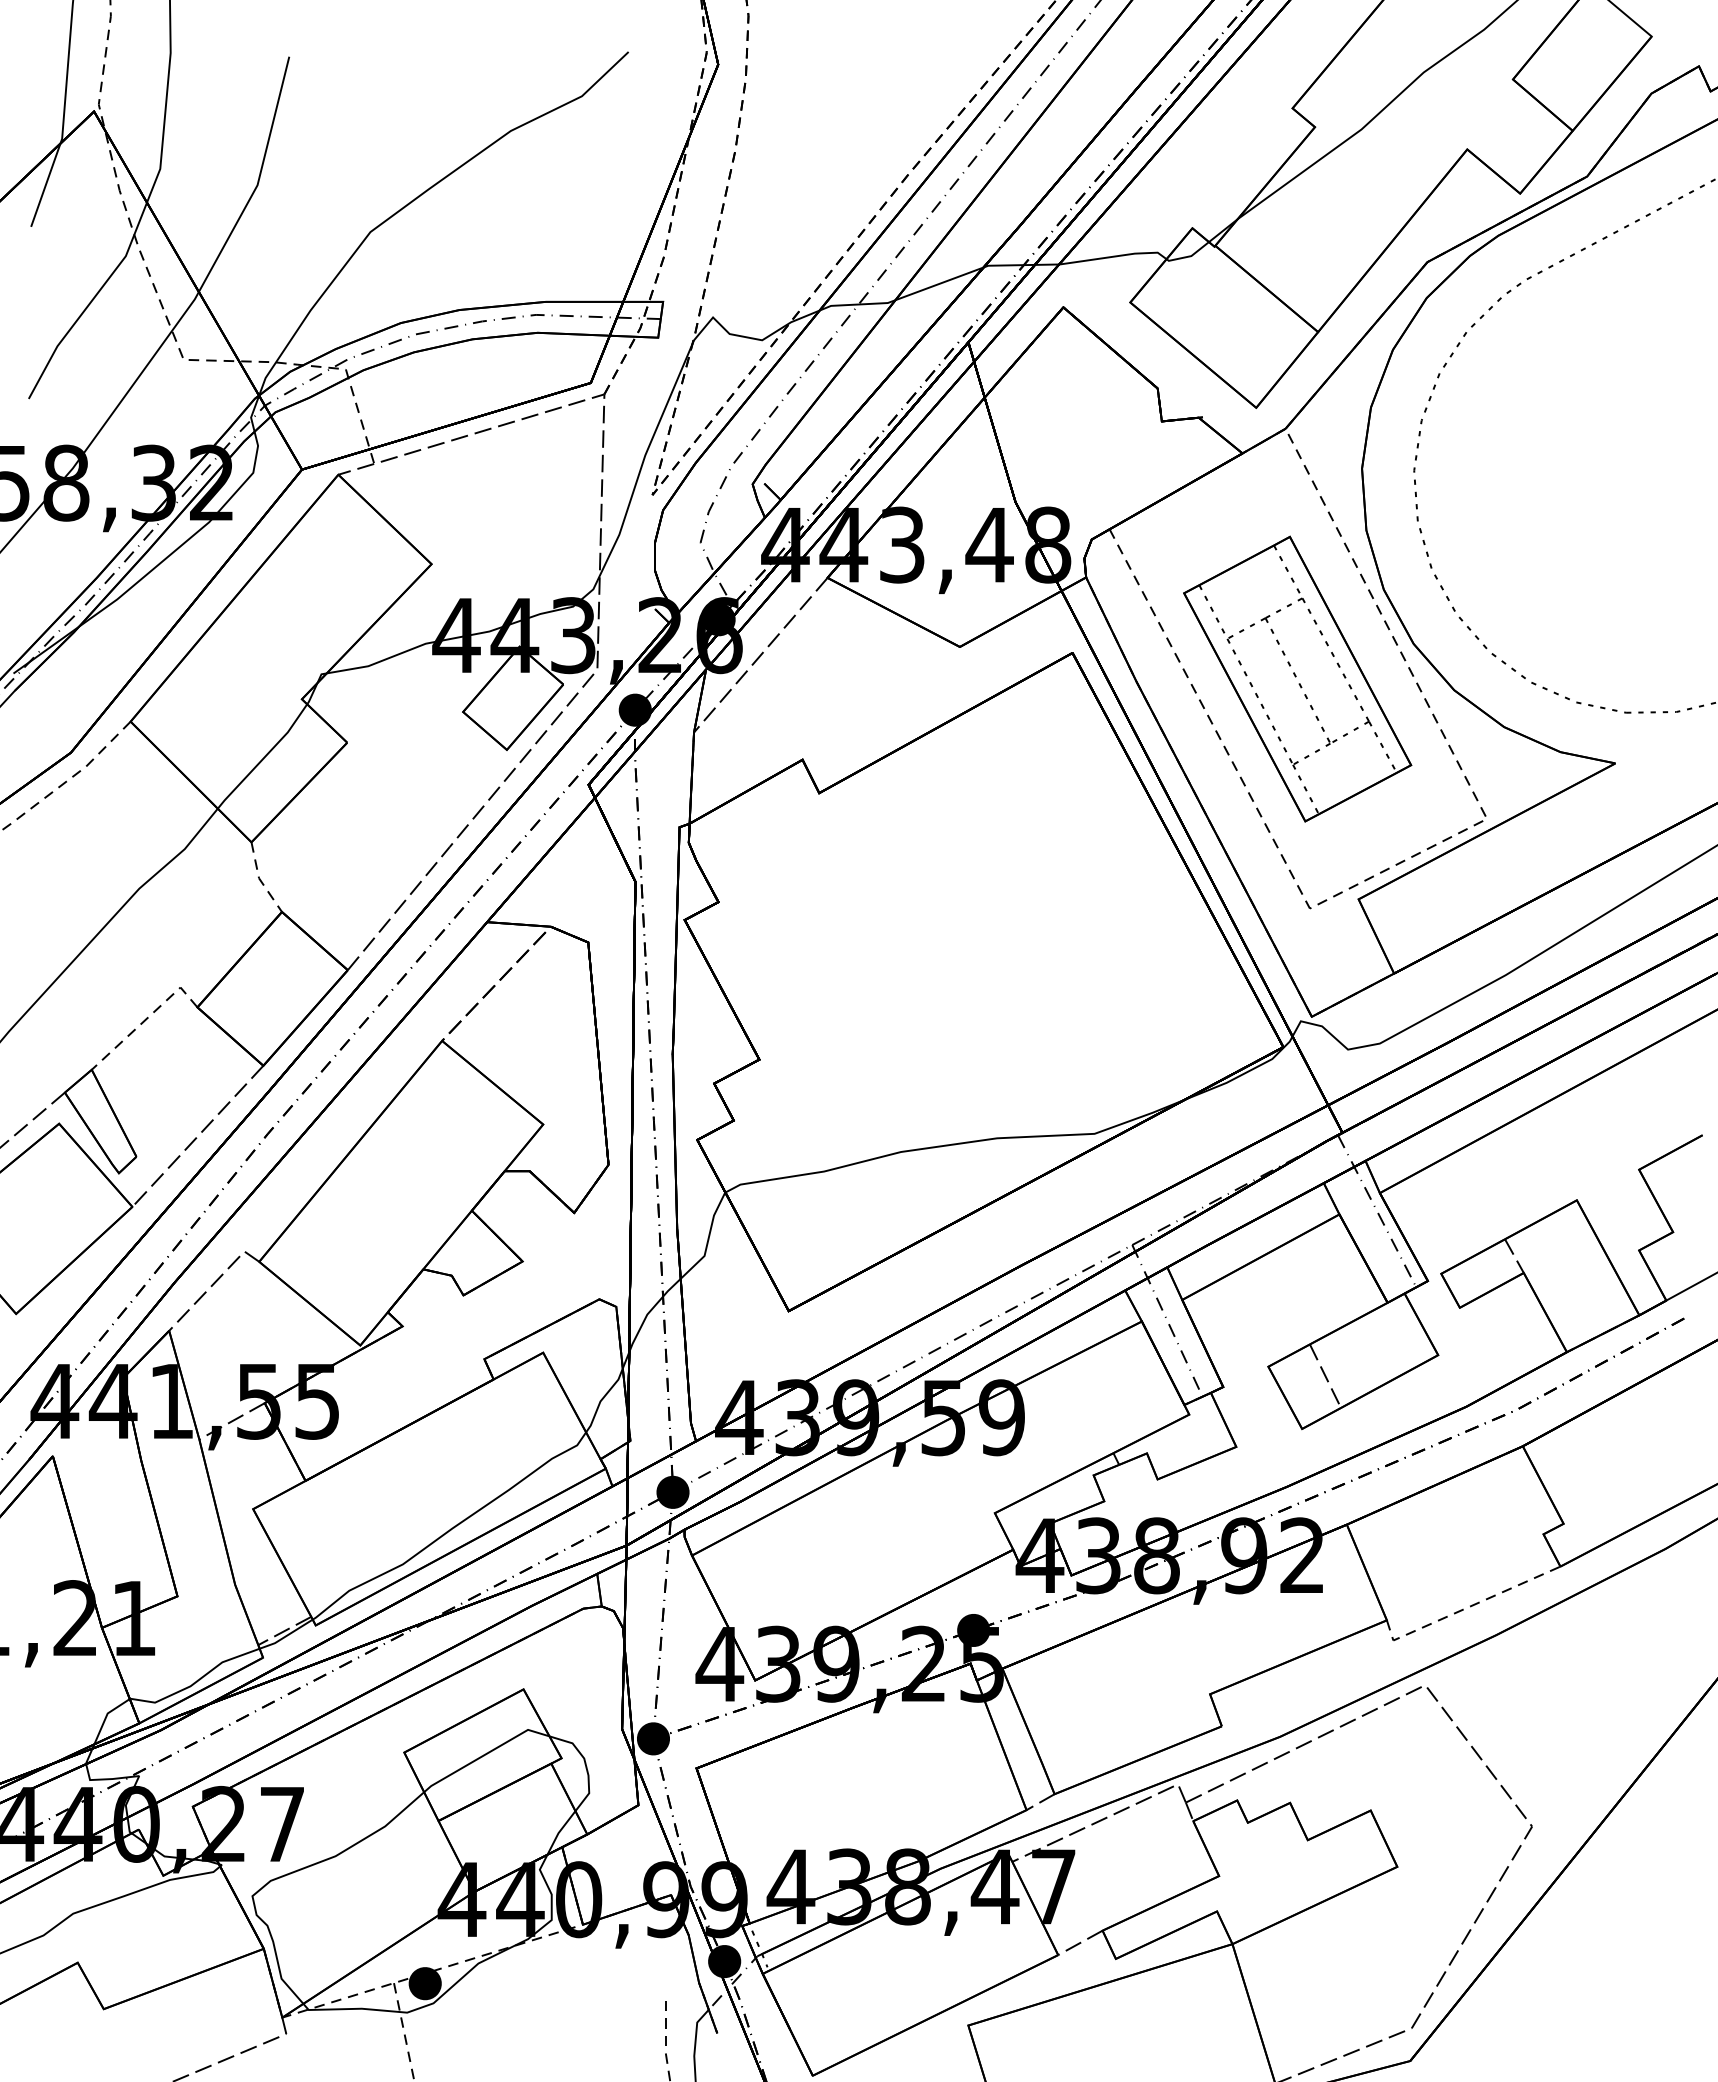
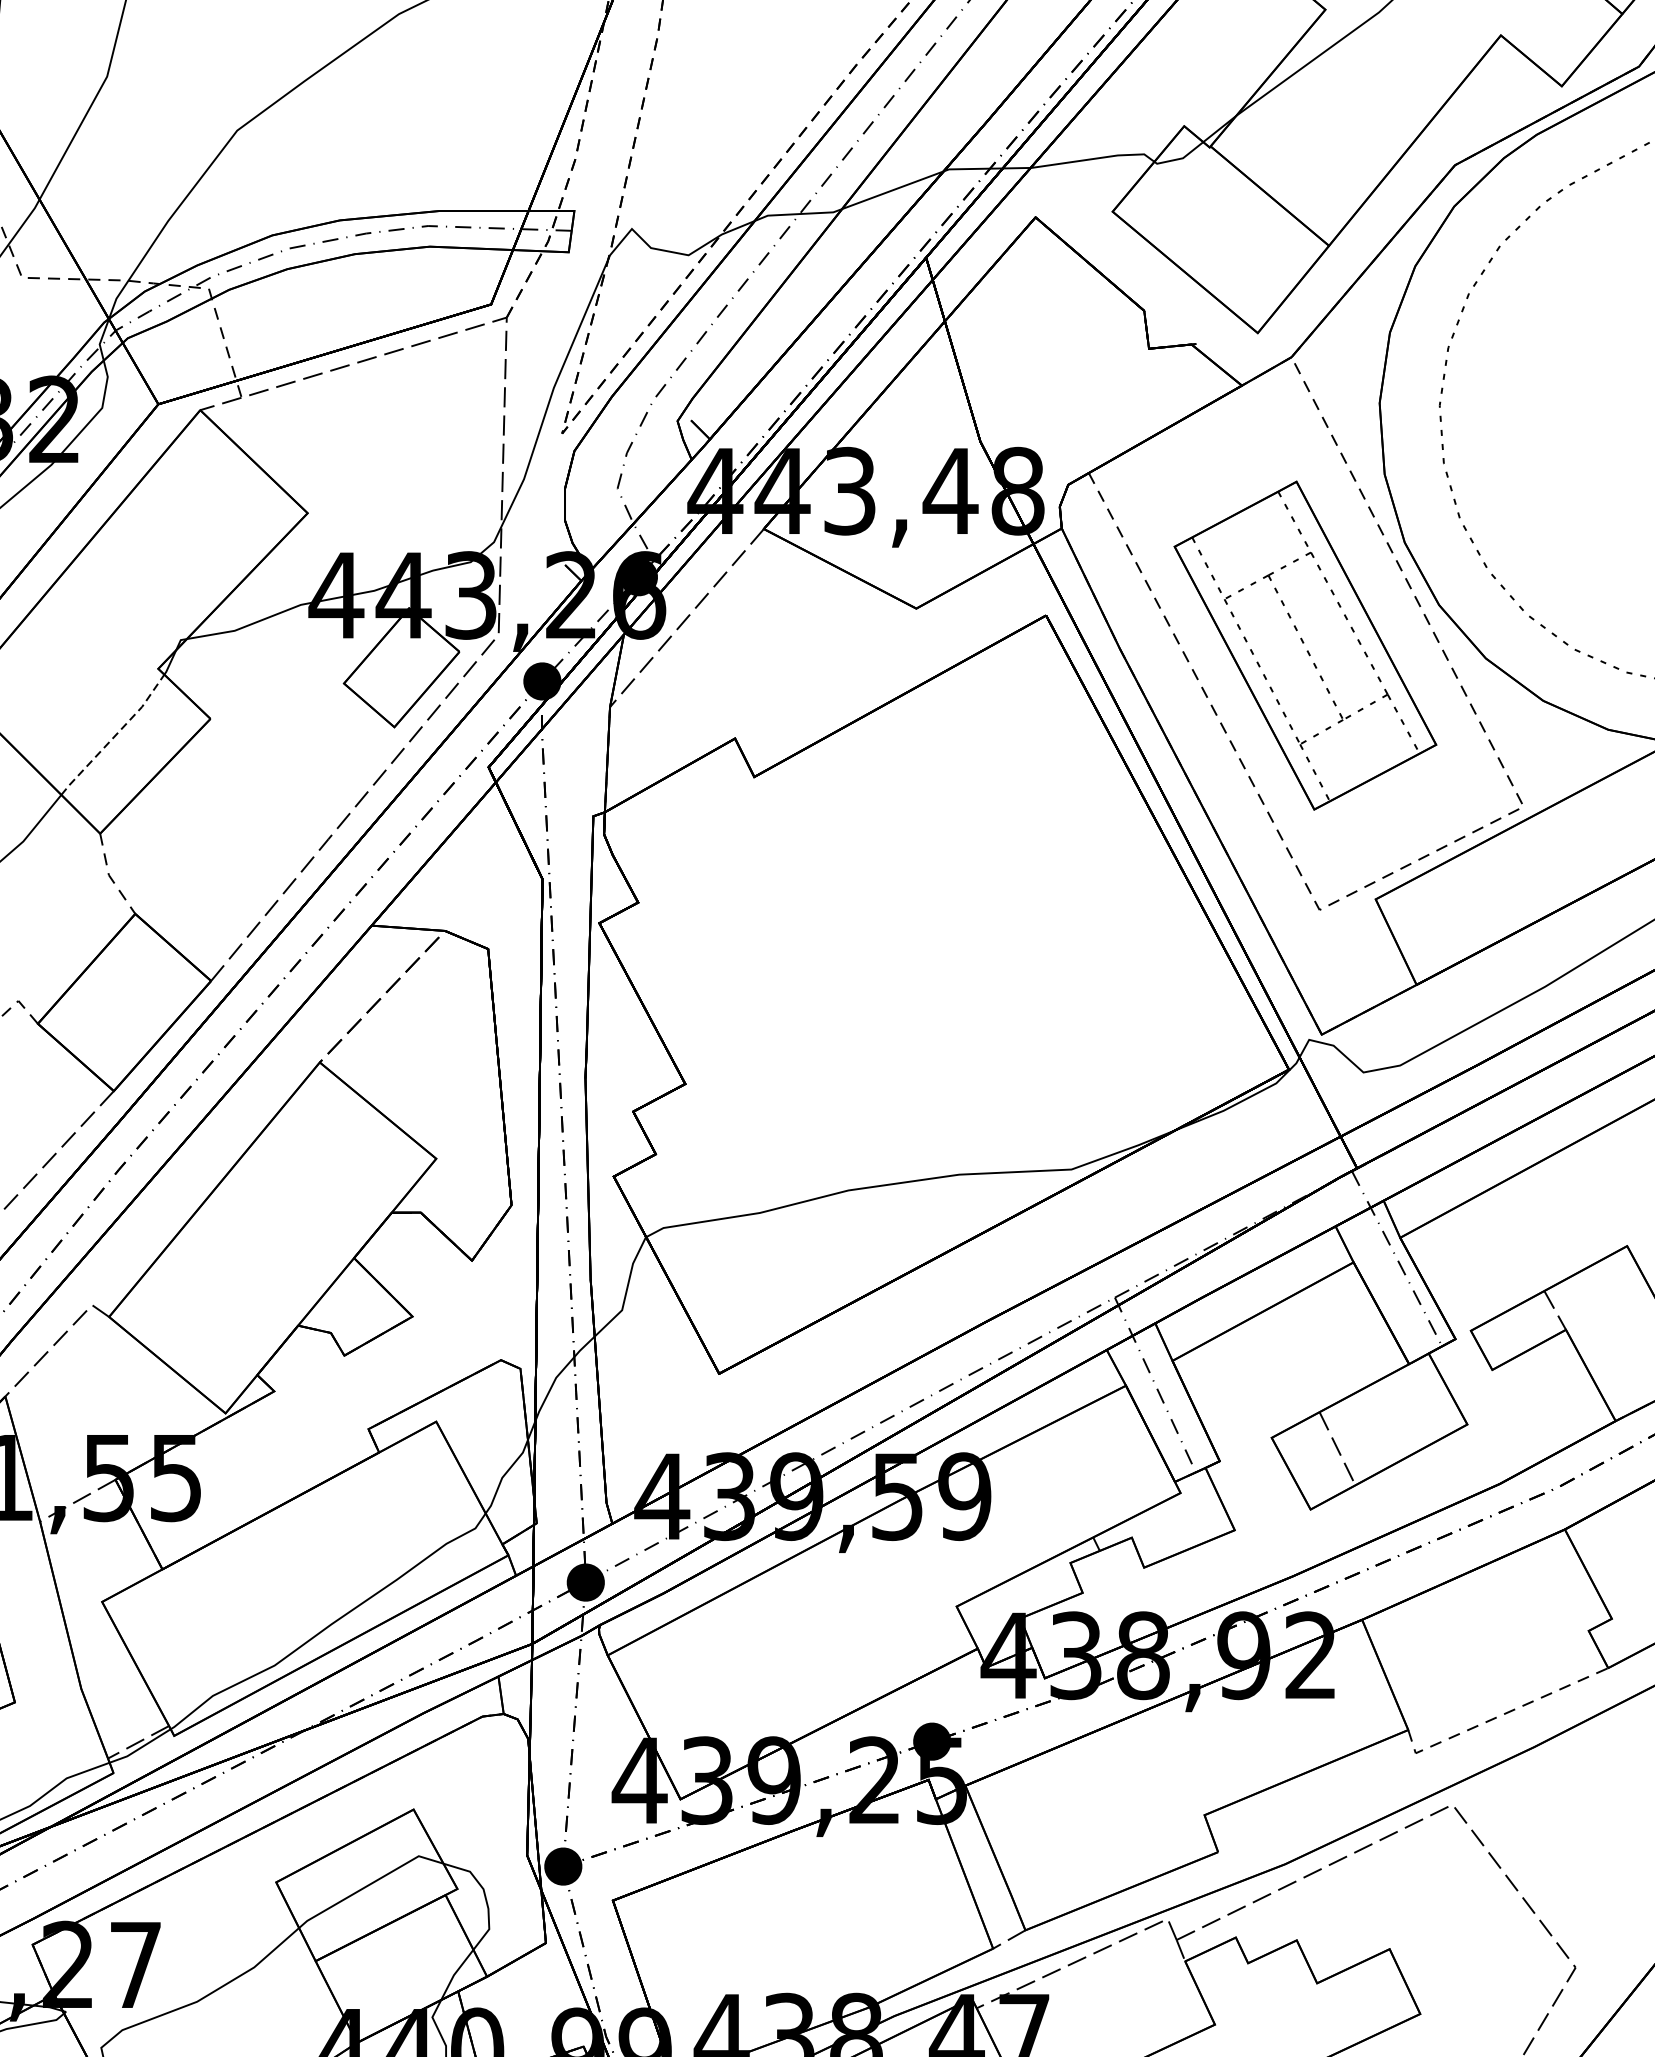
line: (264, 757) -> (115, 735), solid -> dashed

